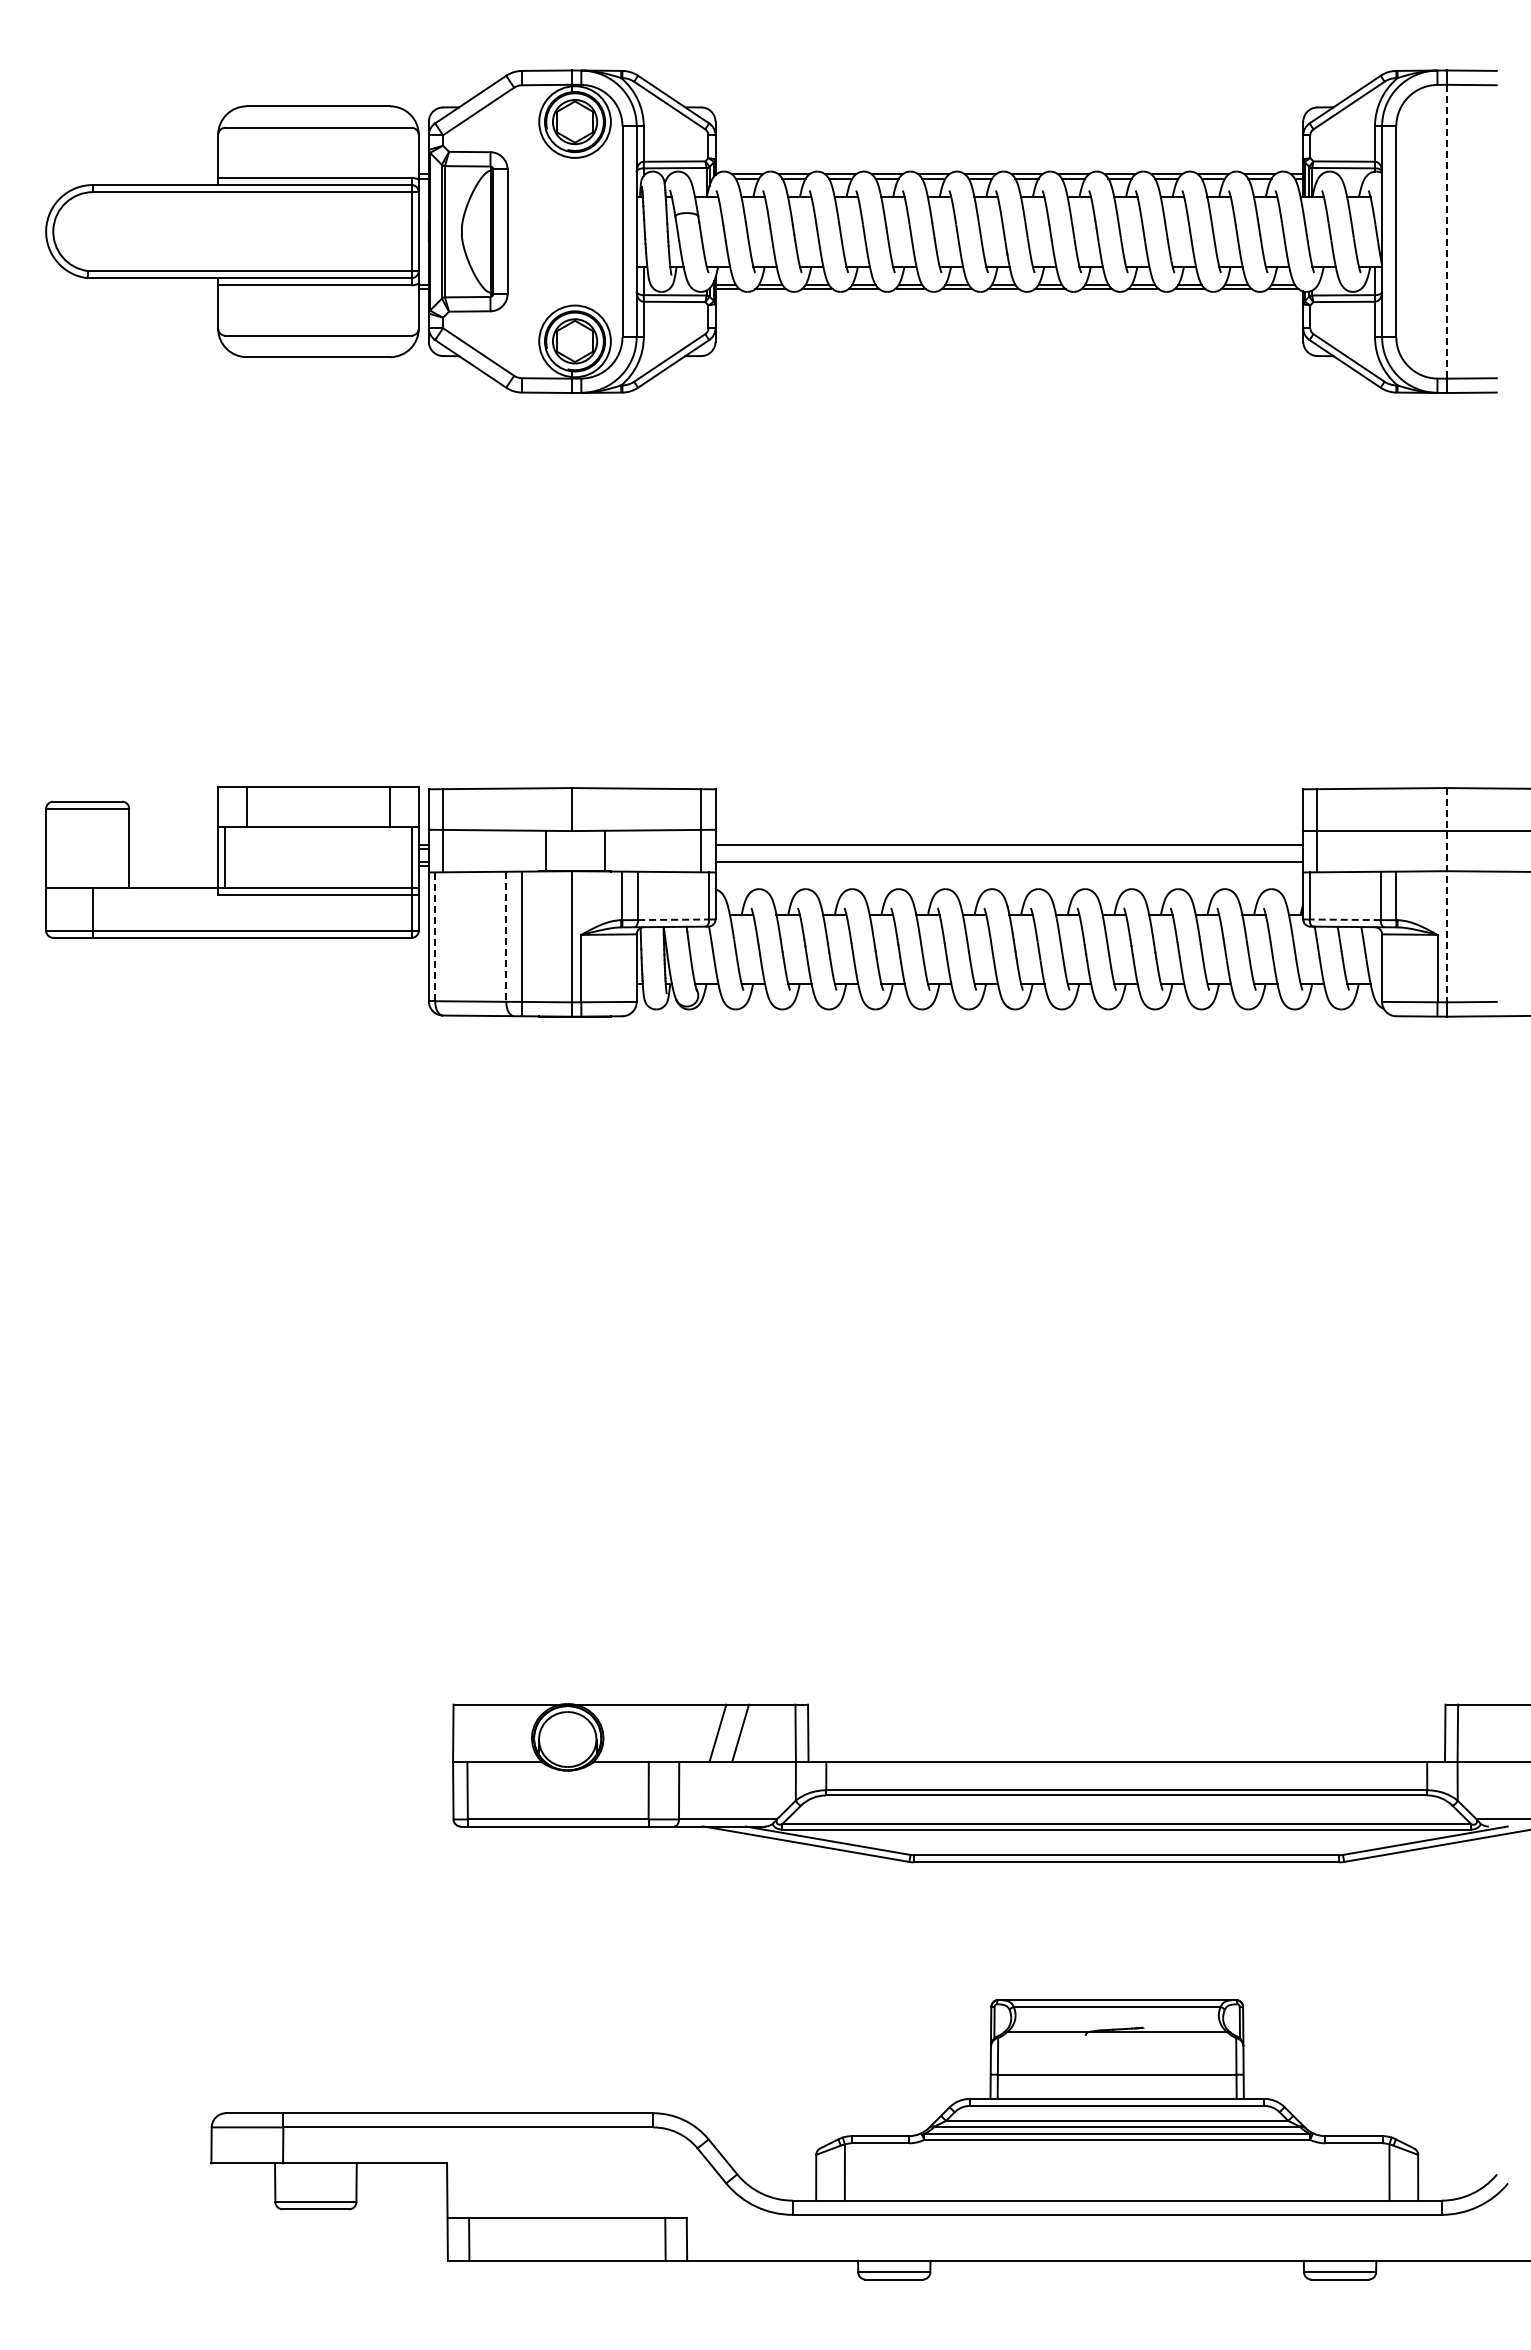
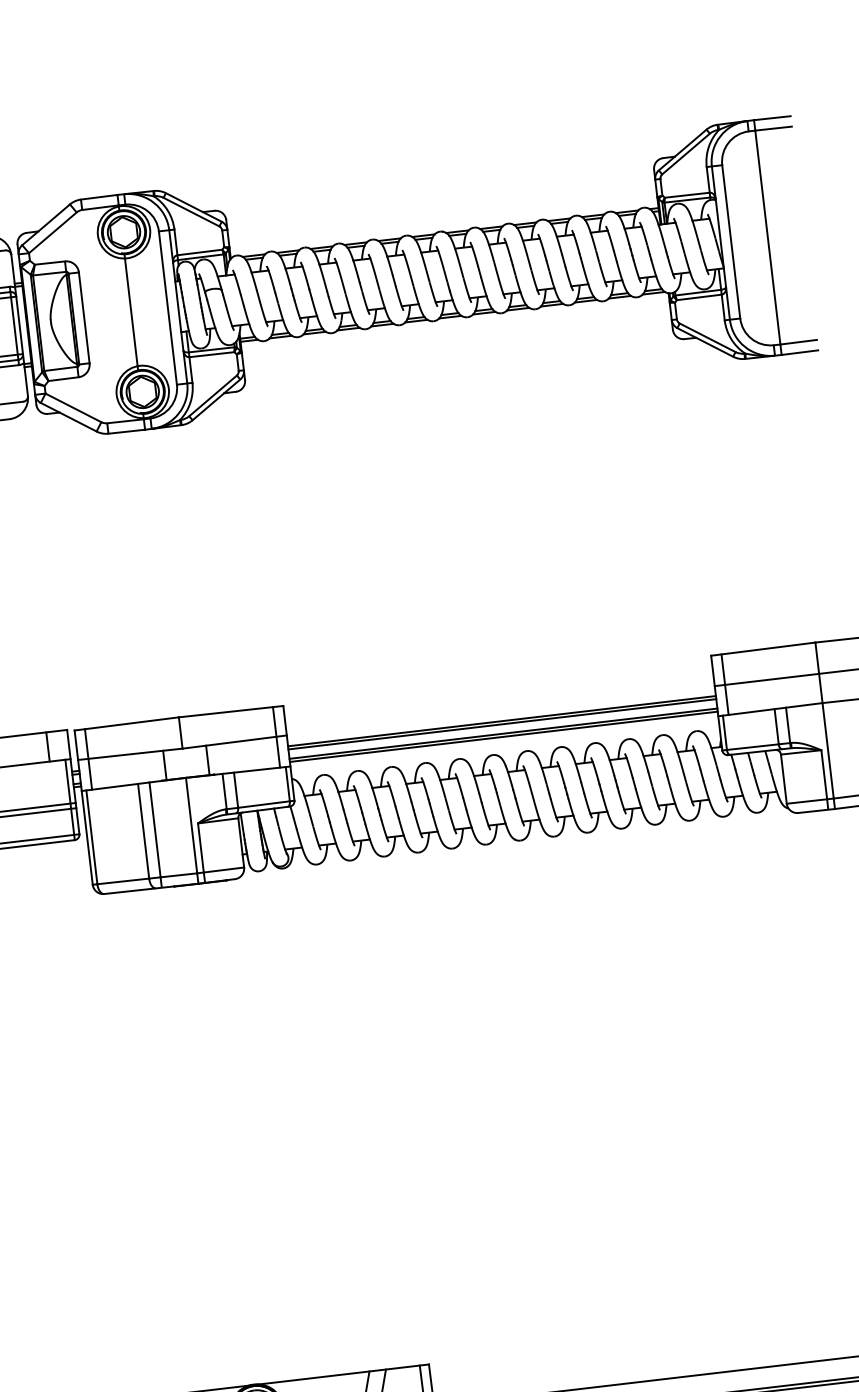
line: (572, 231) -> (131, 312), added
line: (1446, 231) -> (767, 237), dashed -> solid
line: (1009, 848) -> (502, 723), added
line: (1009, 866) -> (503, 737), added
line: (1446, 895) -> (824, 720), dashed -> solid
line: (673, 919) -> (263, 804), dashed -> solid
line: (1345, 919) -> (753, 746), dashed -> solid
line: (435, 936) -> (92, 837), dashed -> solid
line: (506, 937) -> (143, 831), dashed -> solid

